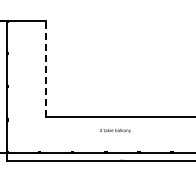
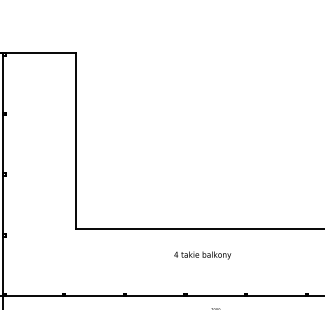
line: (46, 68) -> (76, 141), dashed -> solid

